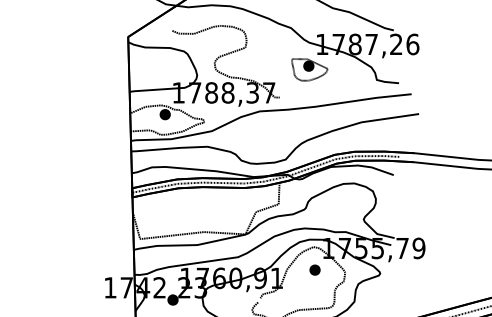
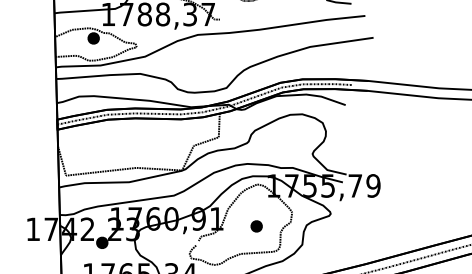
part: (314, 269) -> (256, 225), moved

